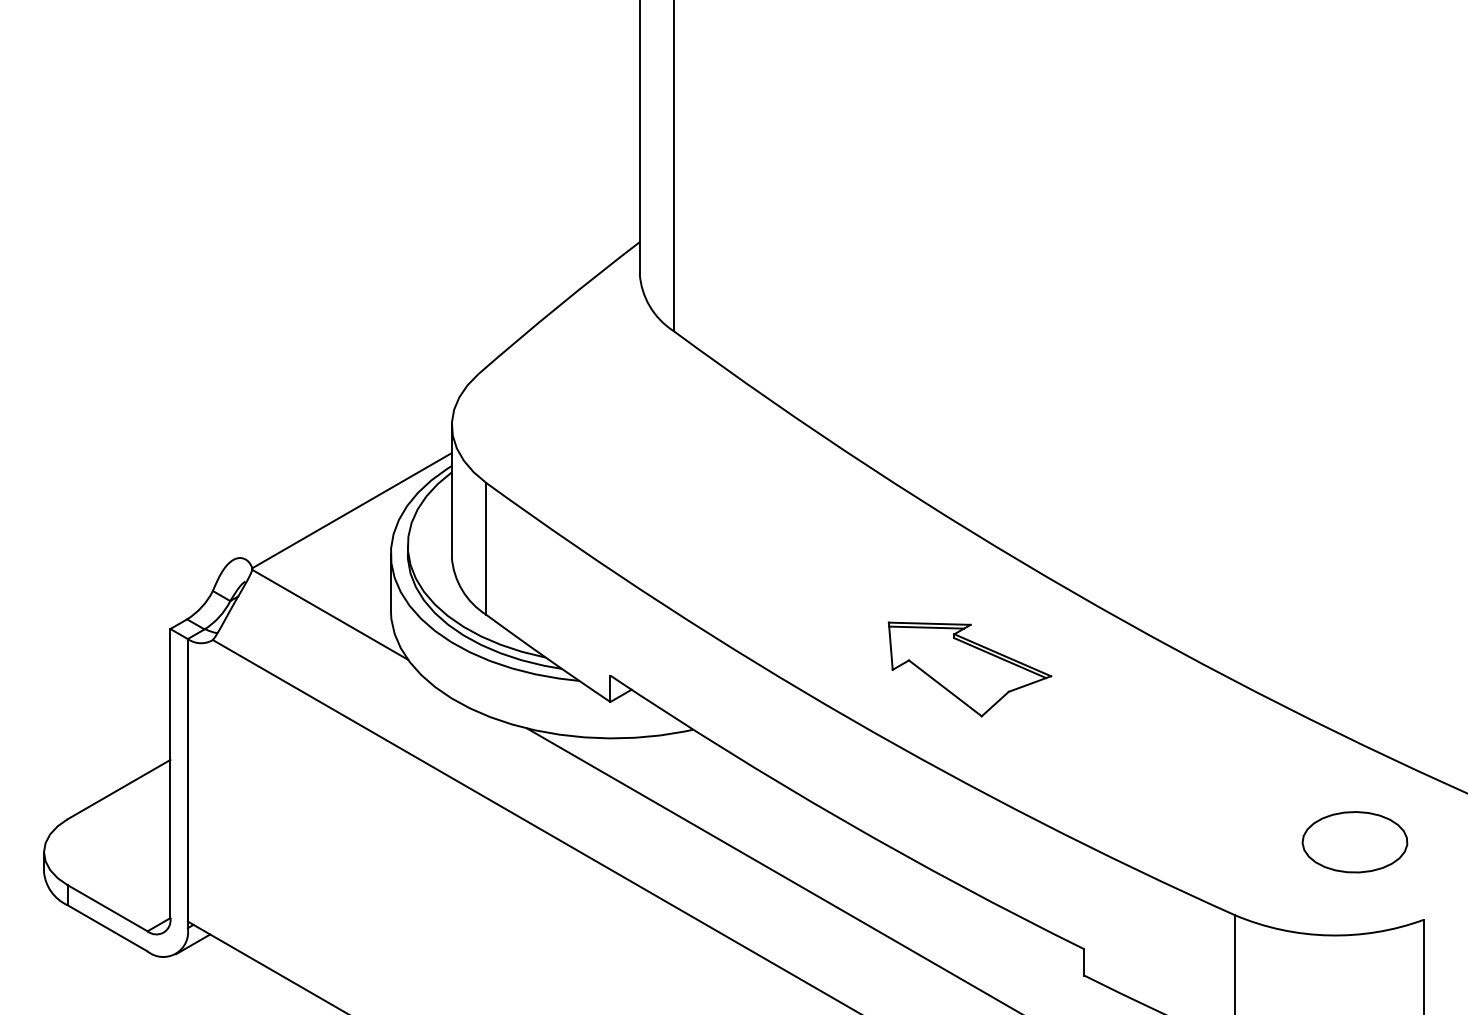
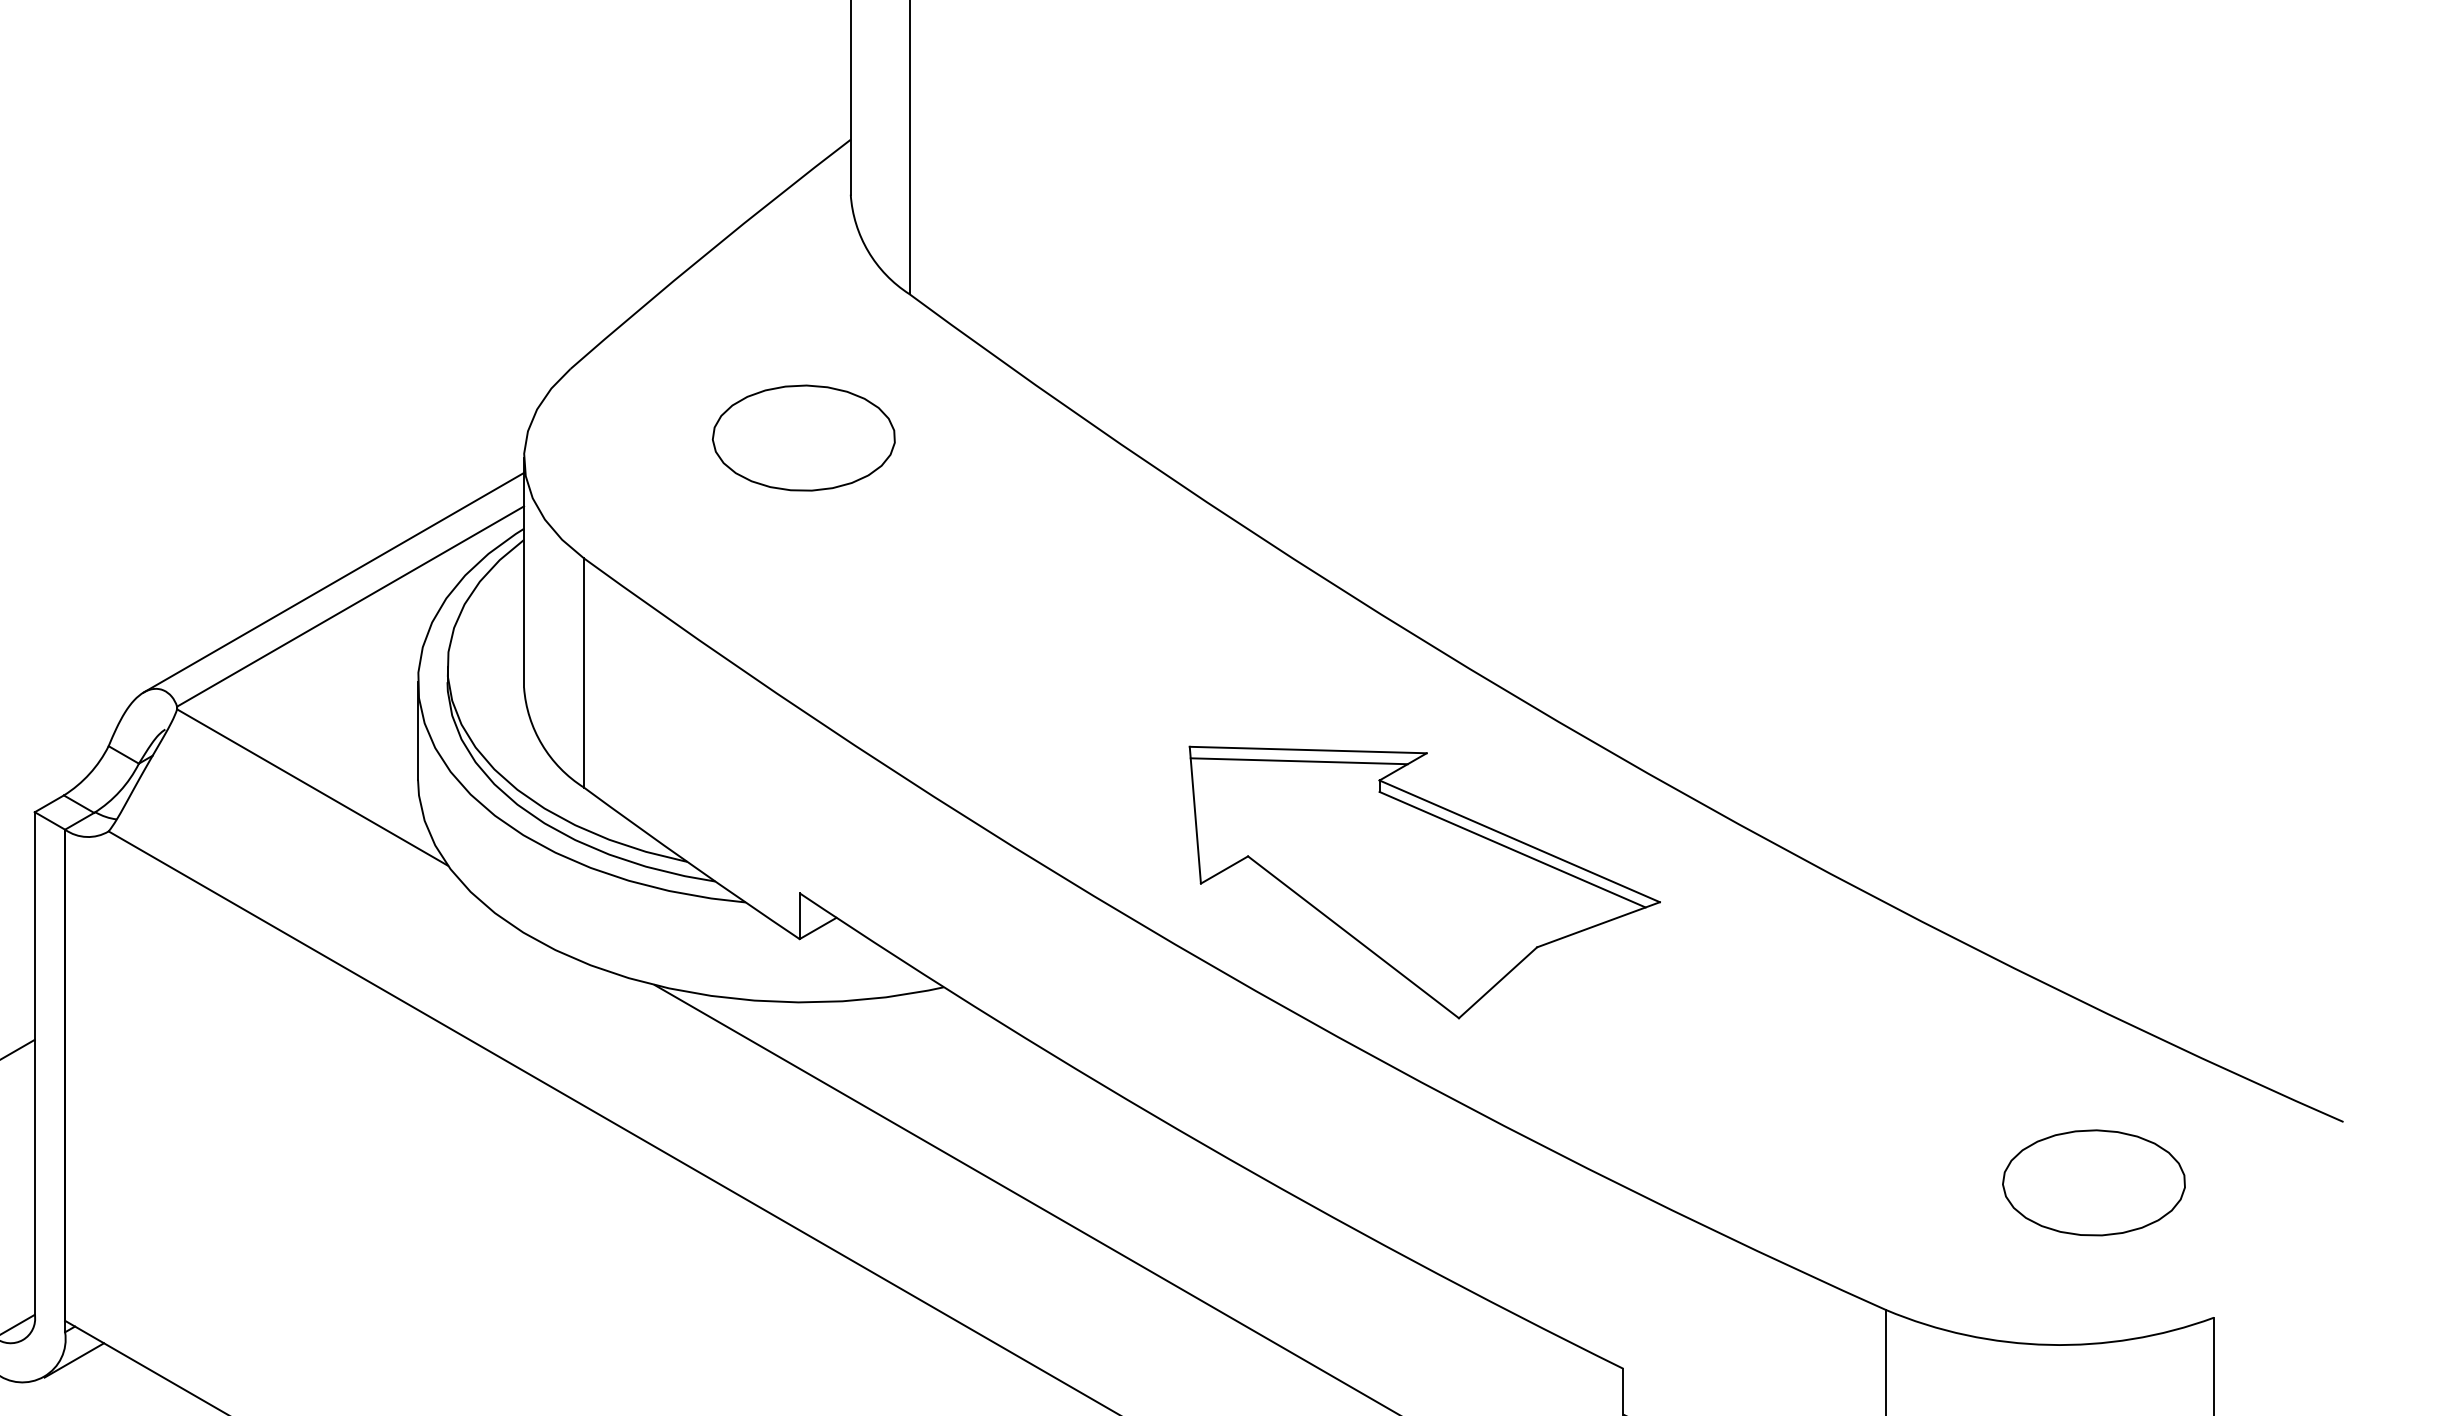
part: (612, 413) -> (803, 437), added
line: (342, 496) -> (333, 581), added
part: (969, 669) -> (1423, 882), size x1.67

